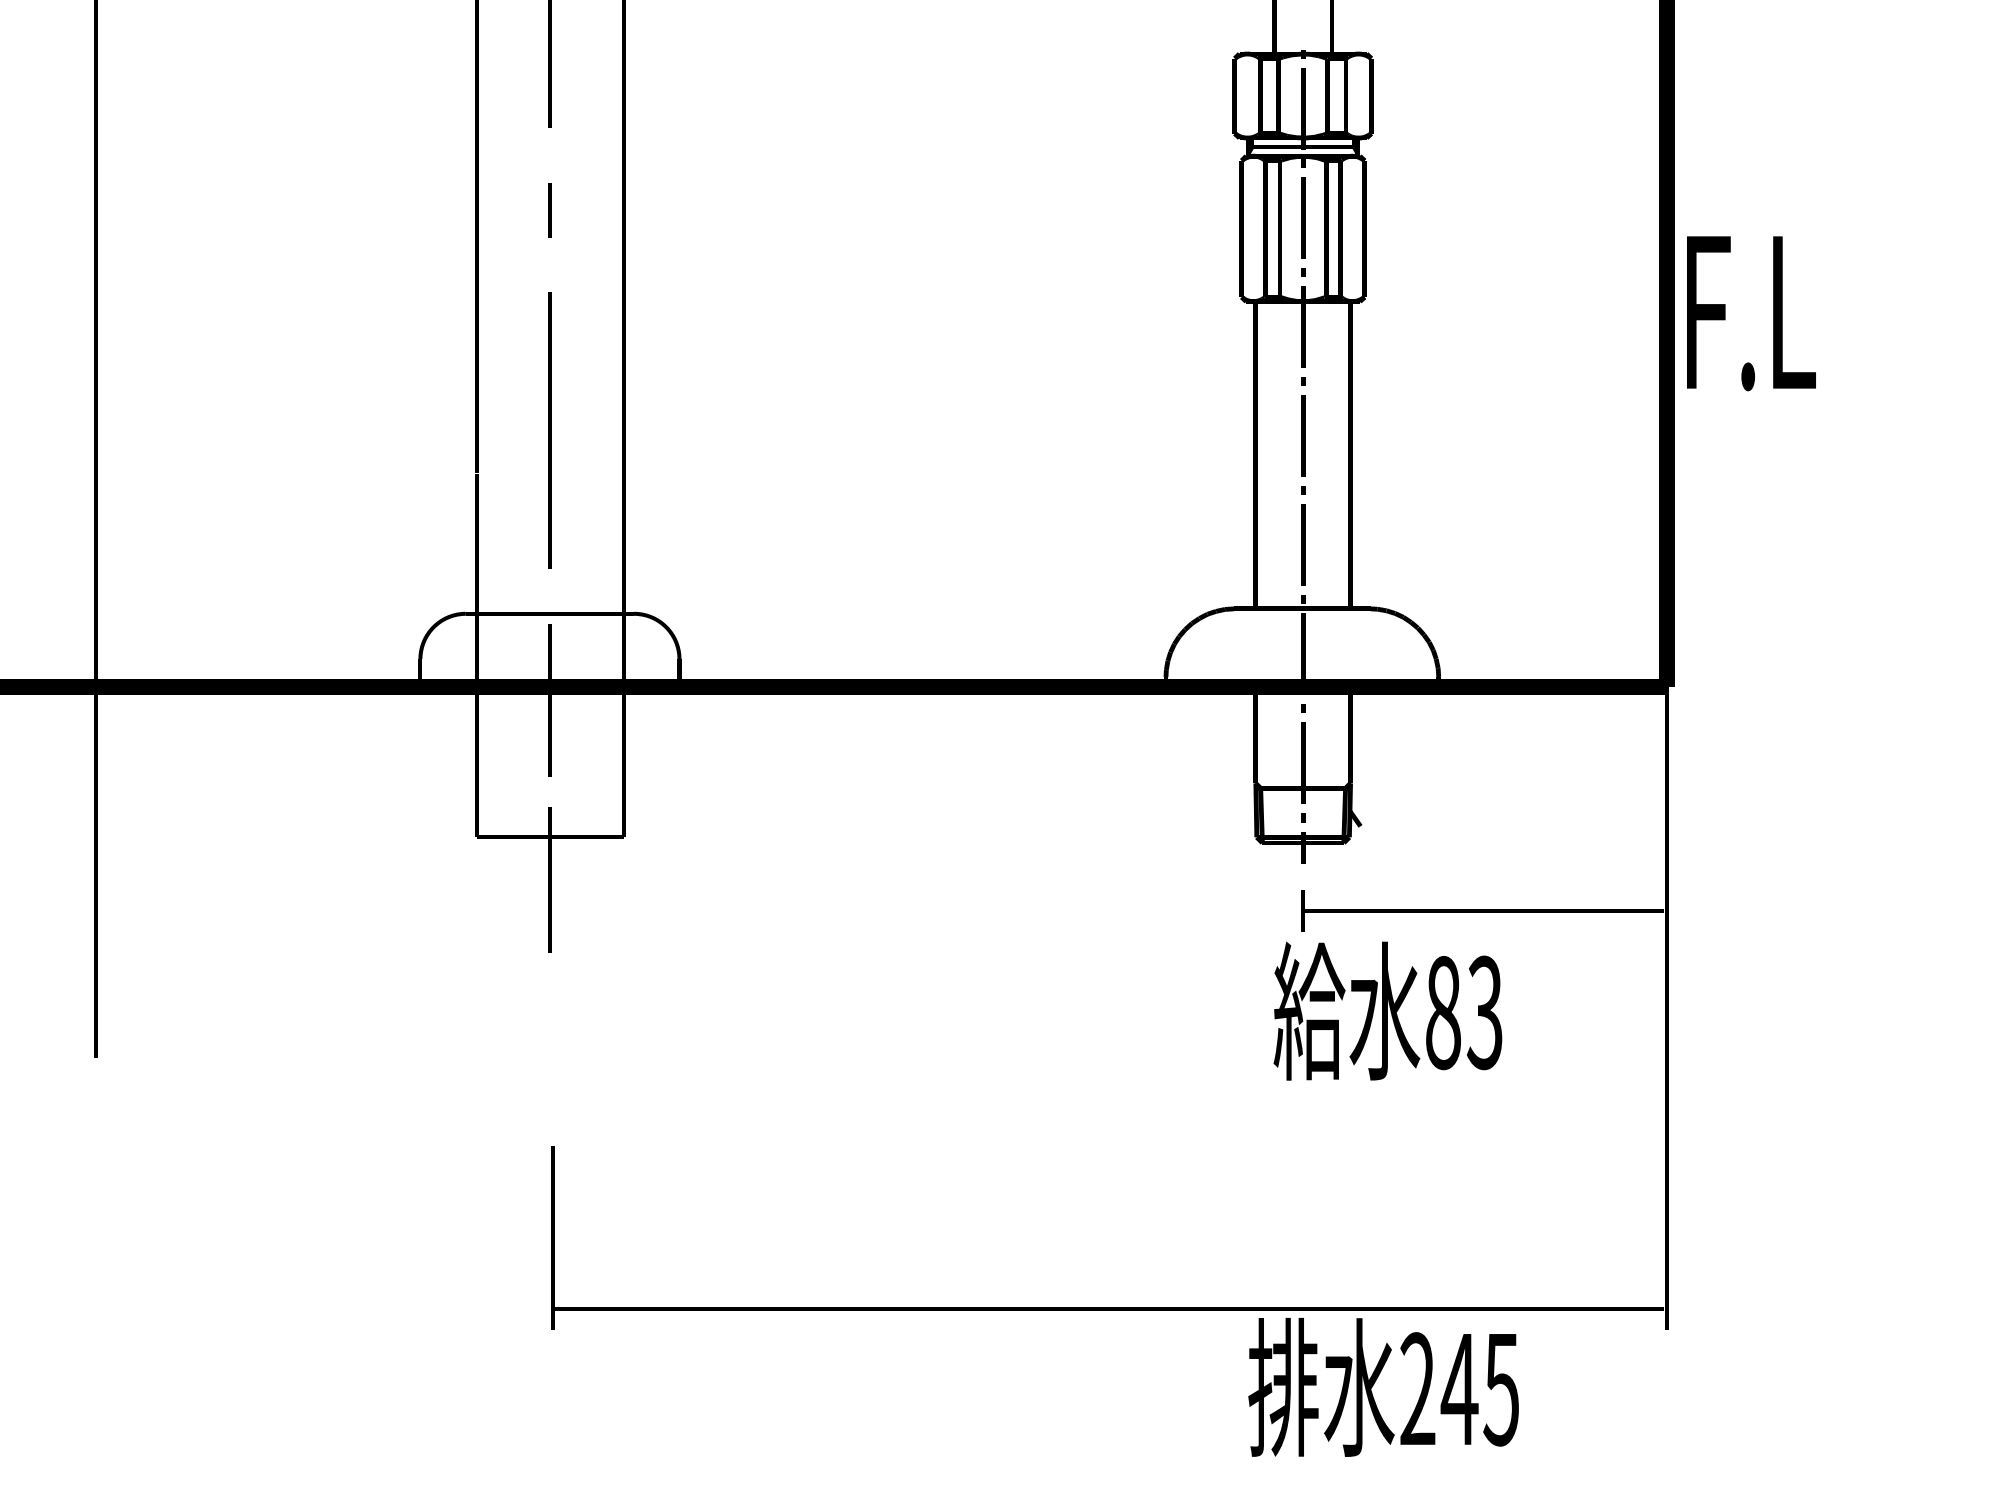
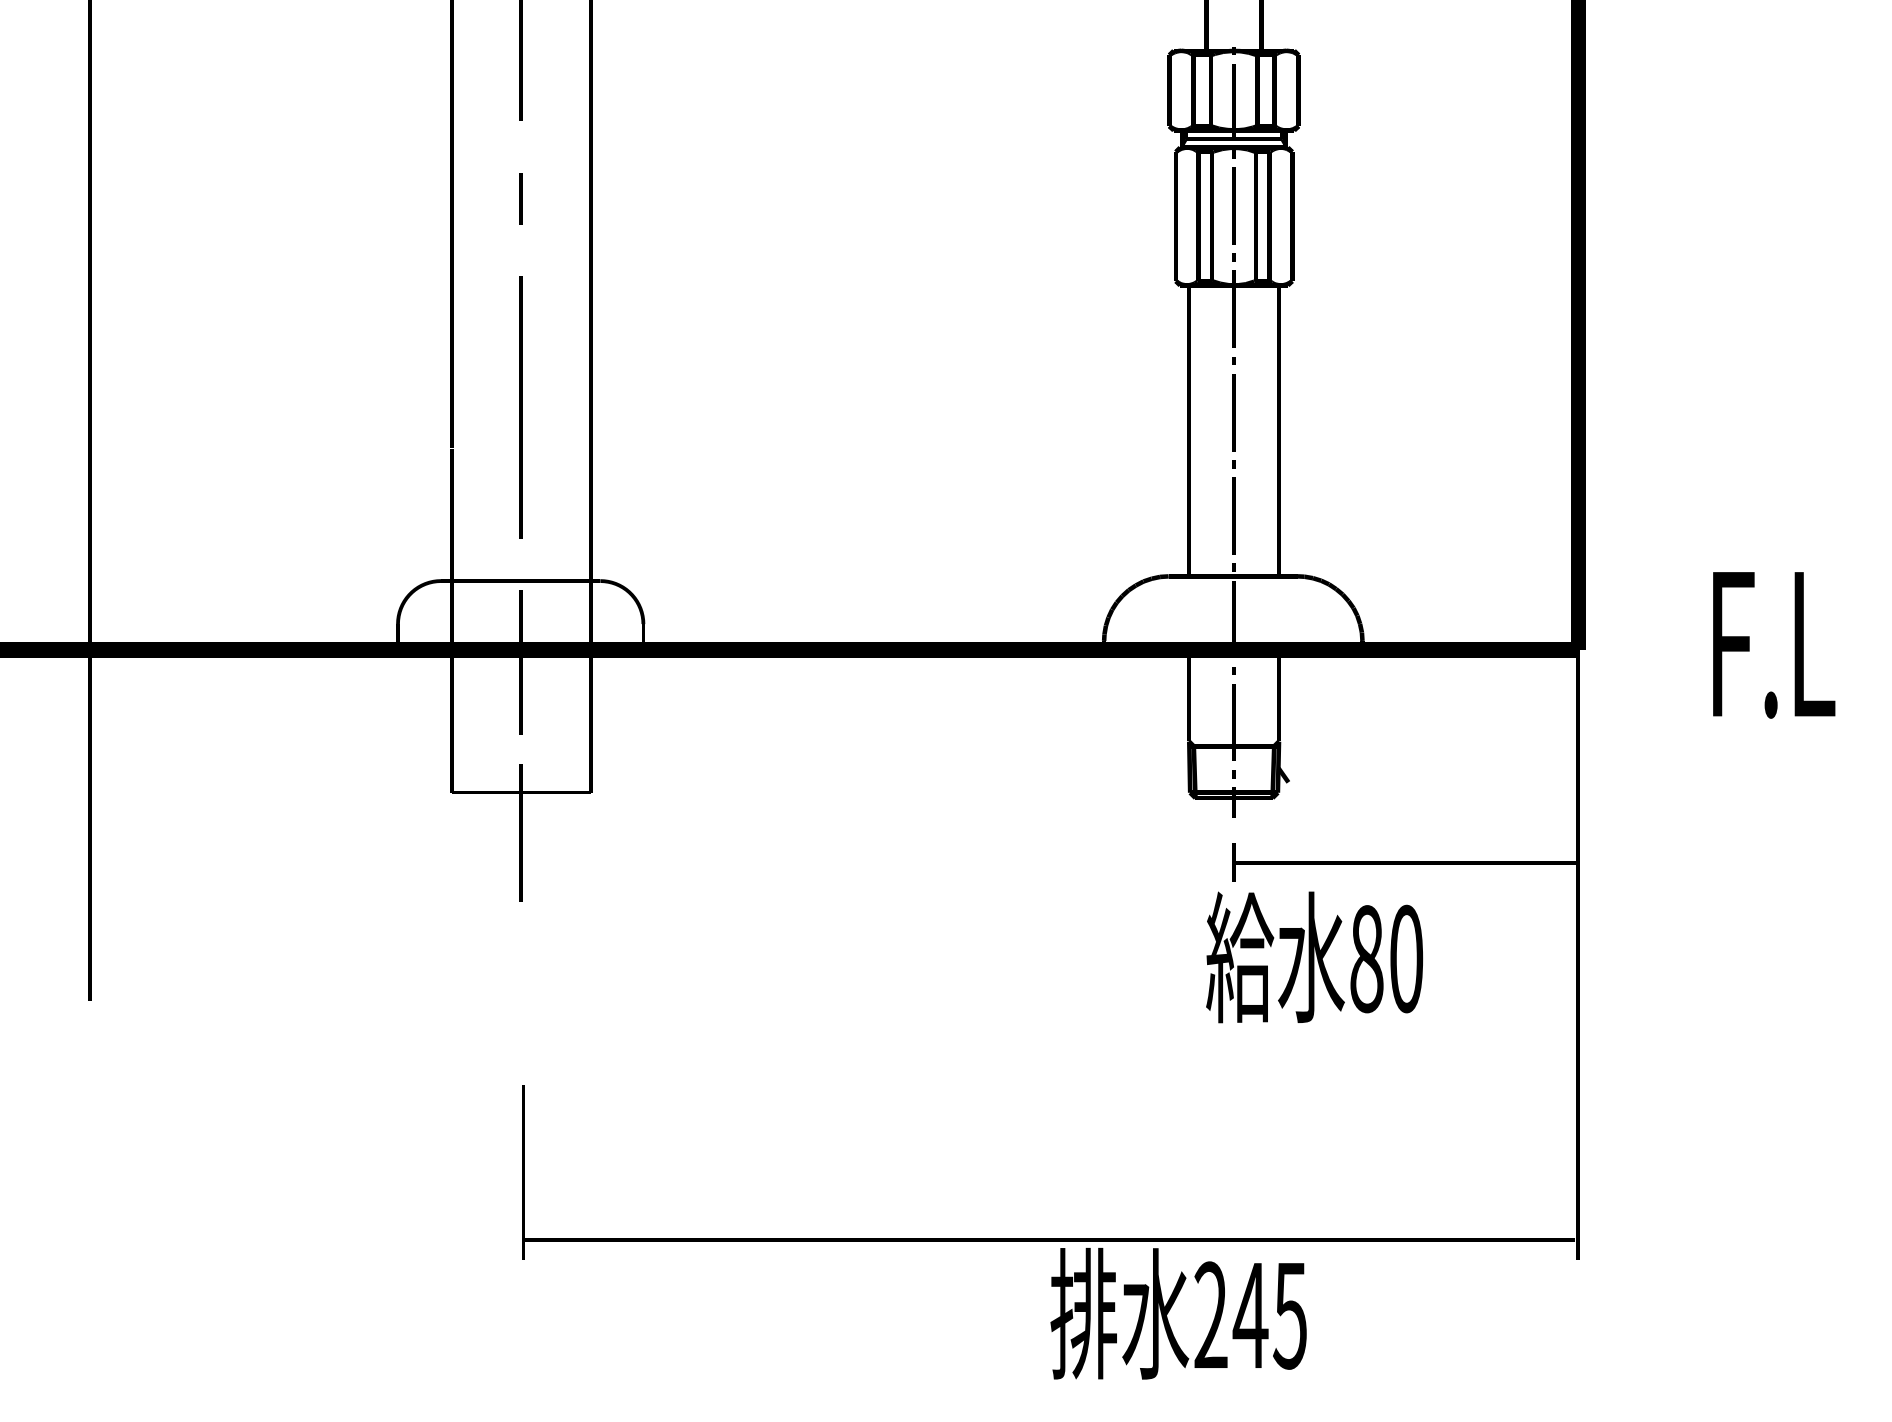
text: (1751, 313) -> (1774, 645), moved
text: (1484, 1012) -> (1405, 958), 83 -> 80
text: (1383, 1387) -> (1178, 1313), moved

